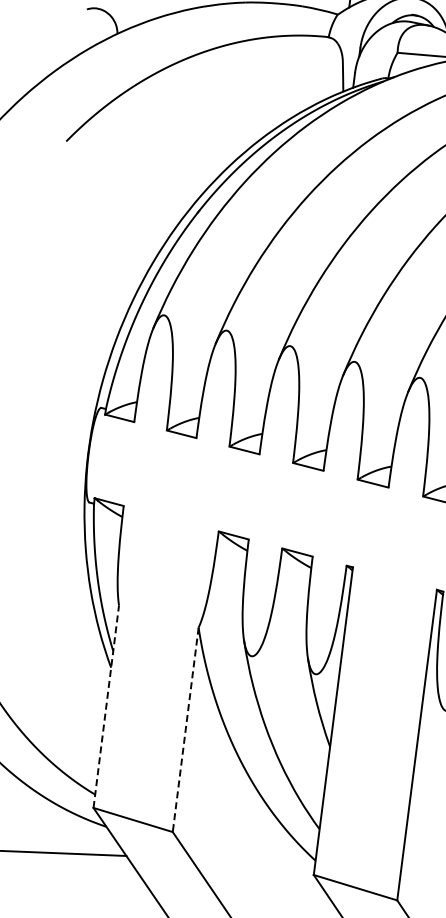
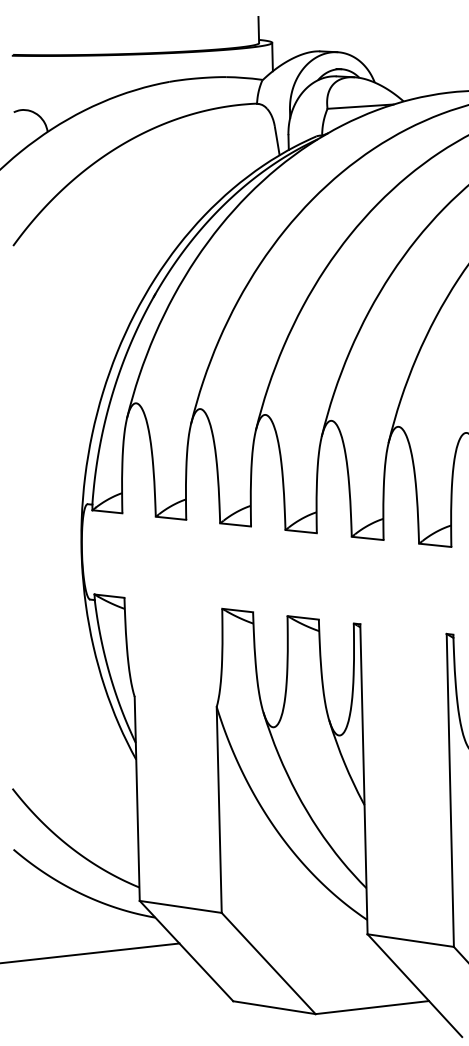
line: (106, 706) -> (137, 798), dashed -> solid
line: (186, 729) -> (219, 809), dashed -> solid

